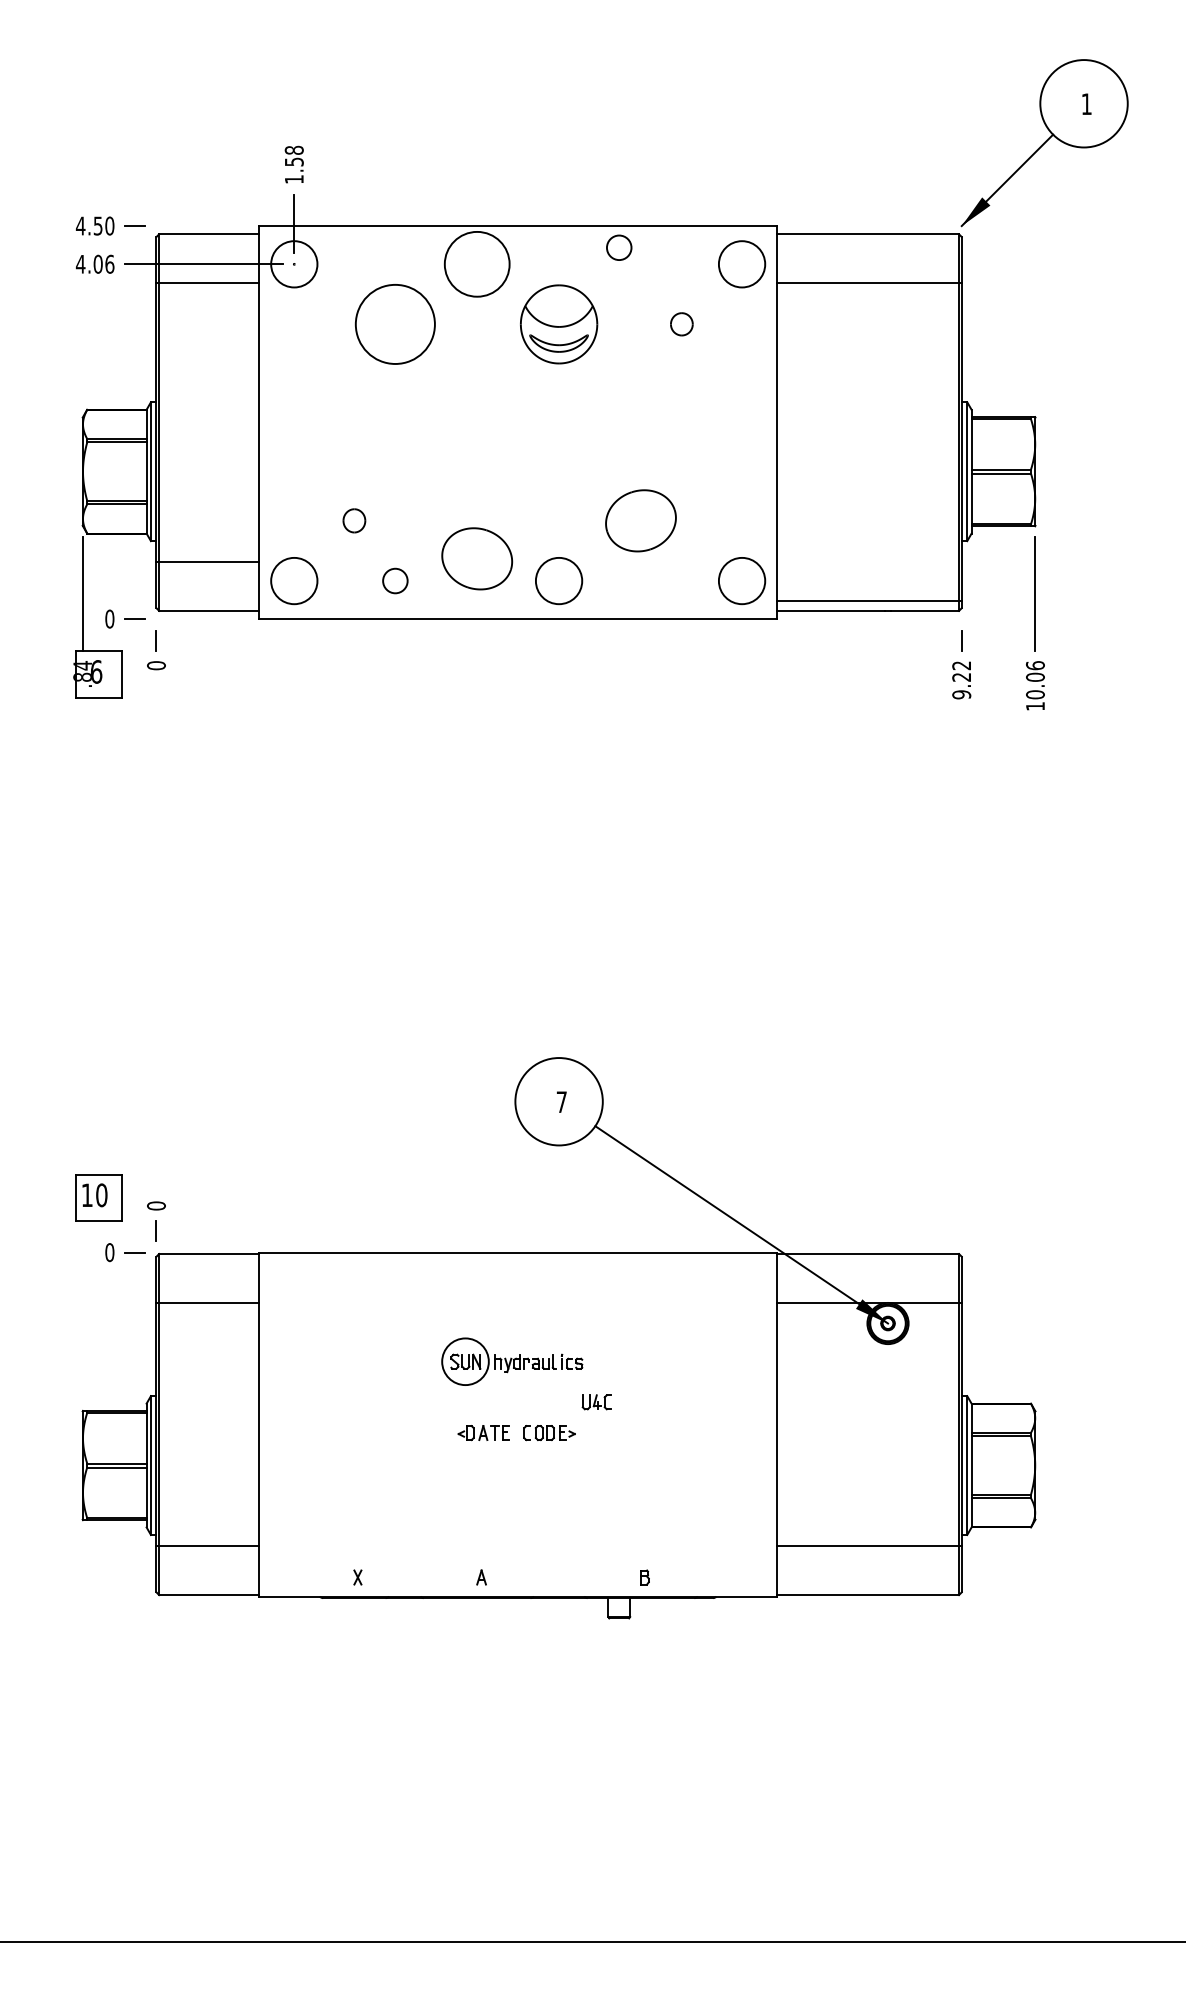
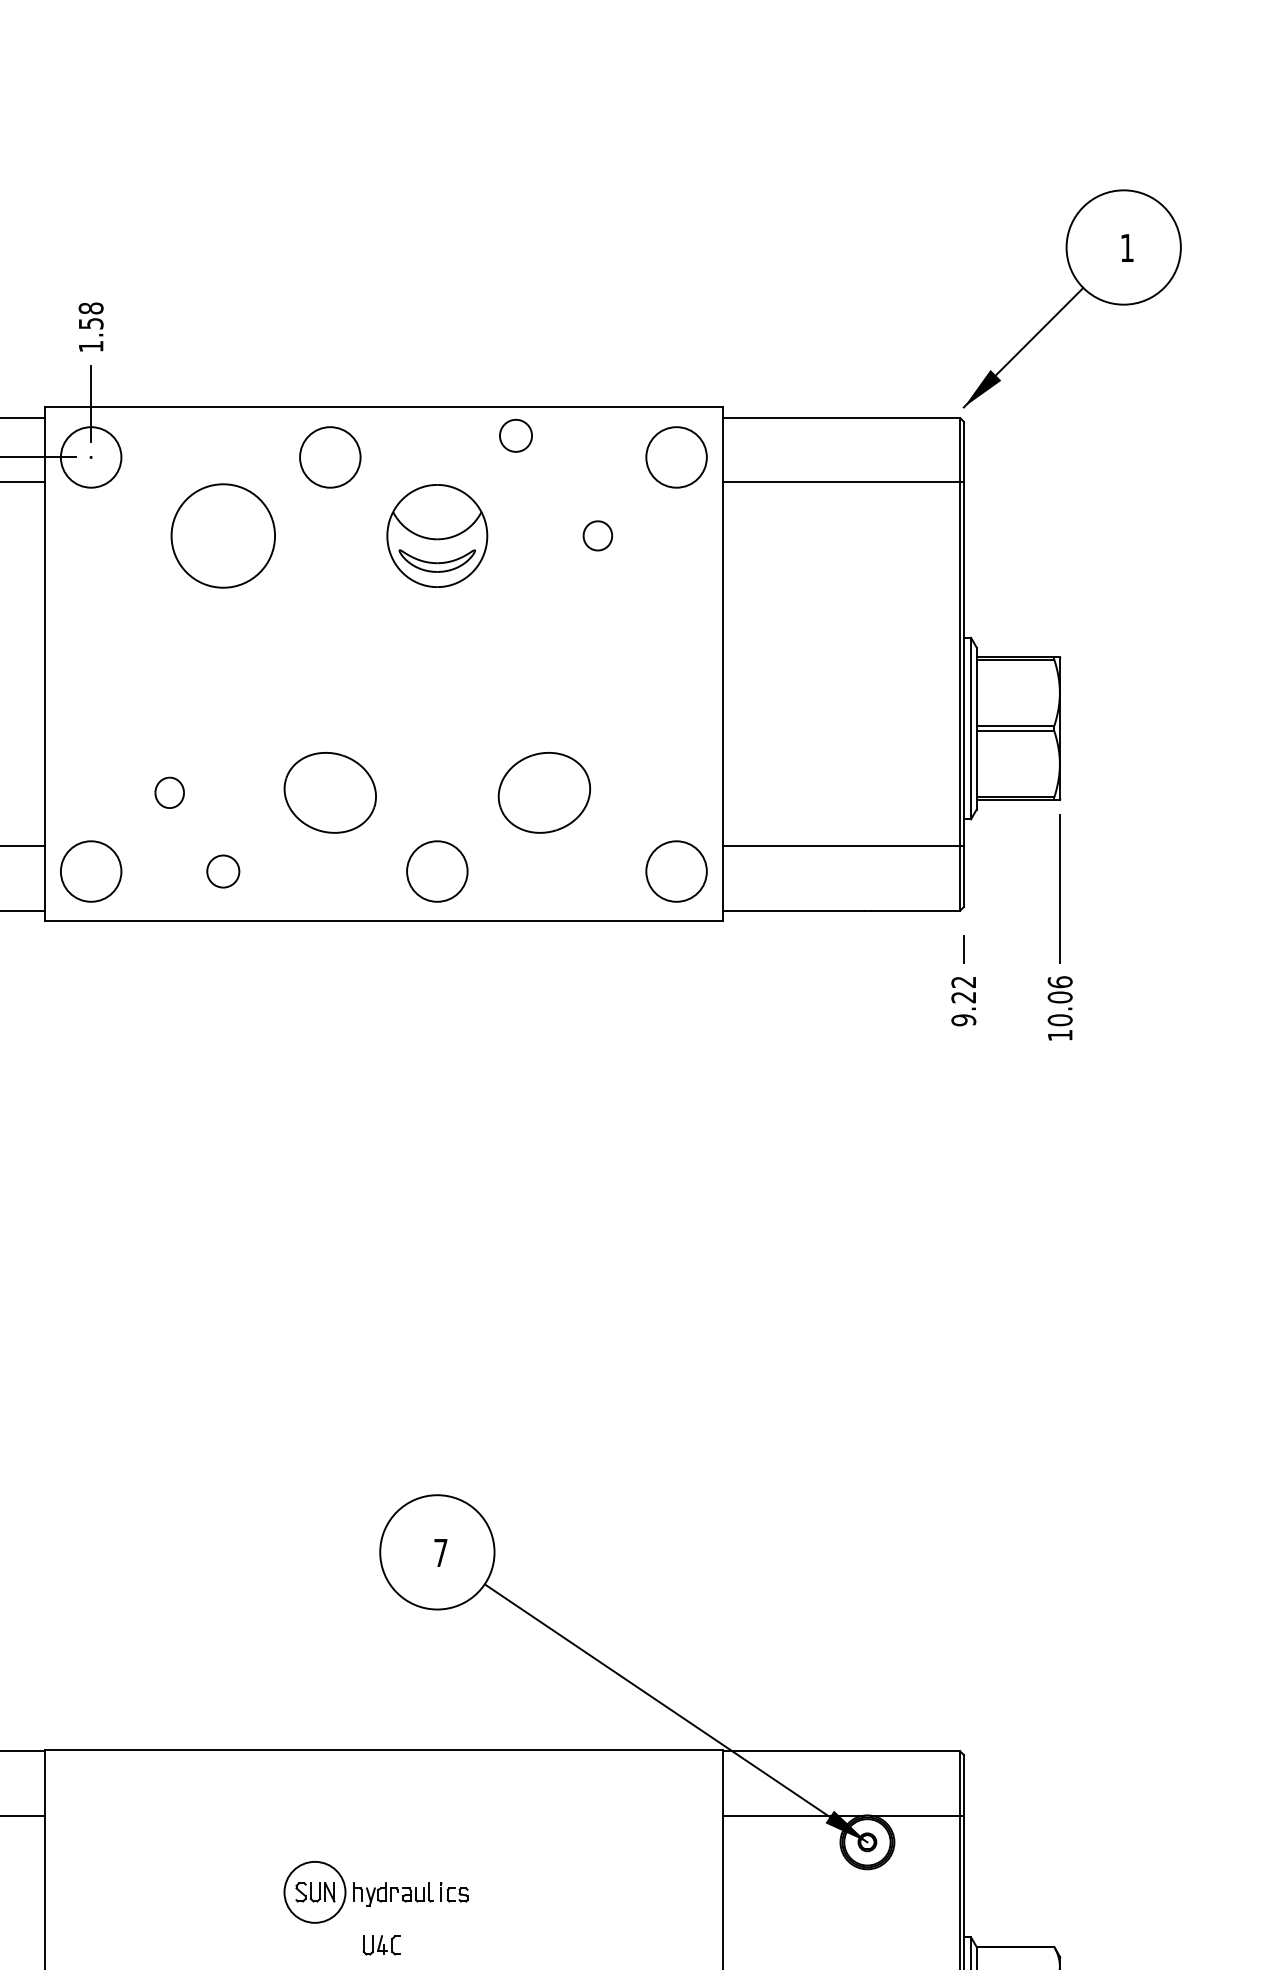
circle: (477, 264) -> (330, 457), size x0.71
part: (477, 558) -> (330, 792), moved
line: (869, 600) -> (843, 845), moved
part: (596, 1402) -> (381, 1945), moved

